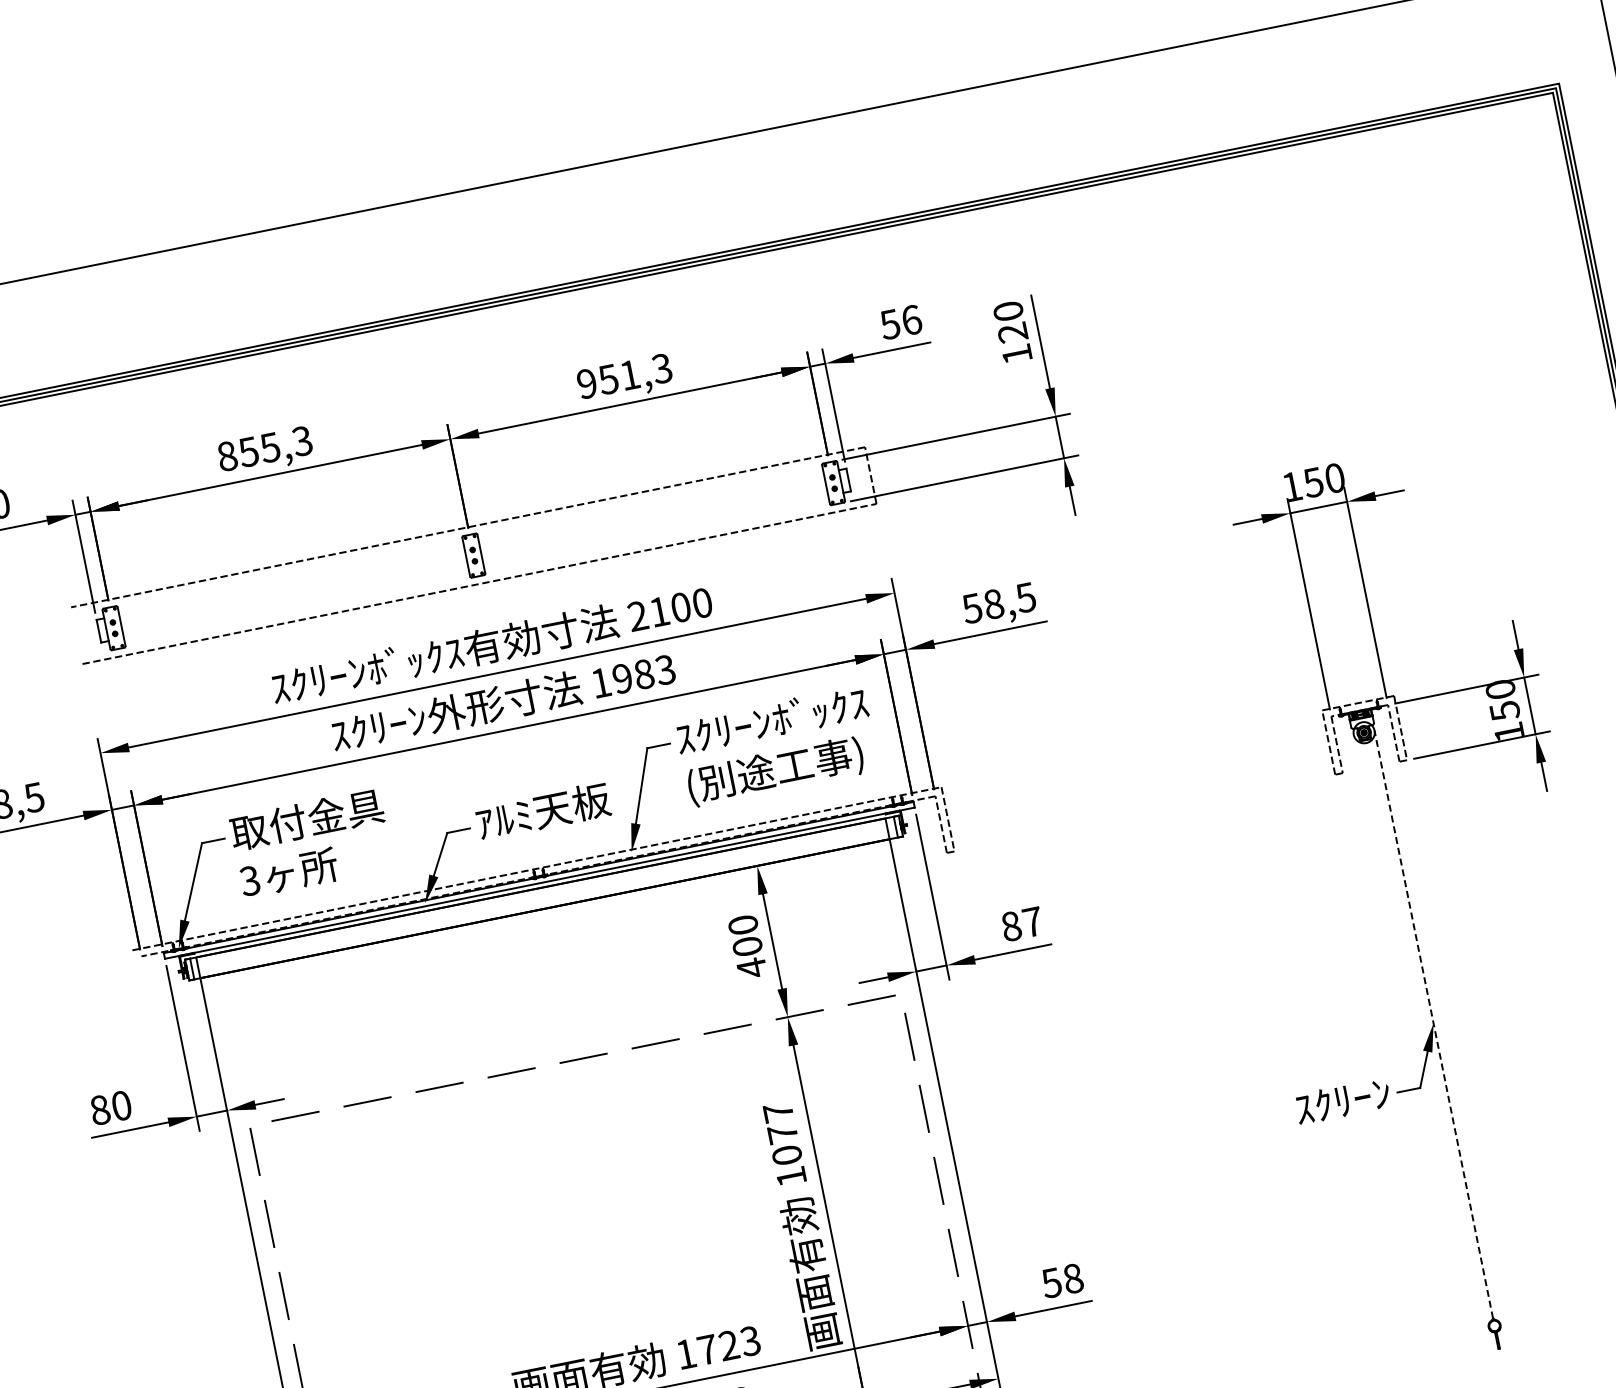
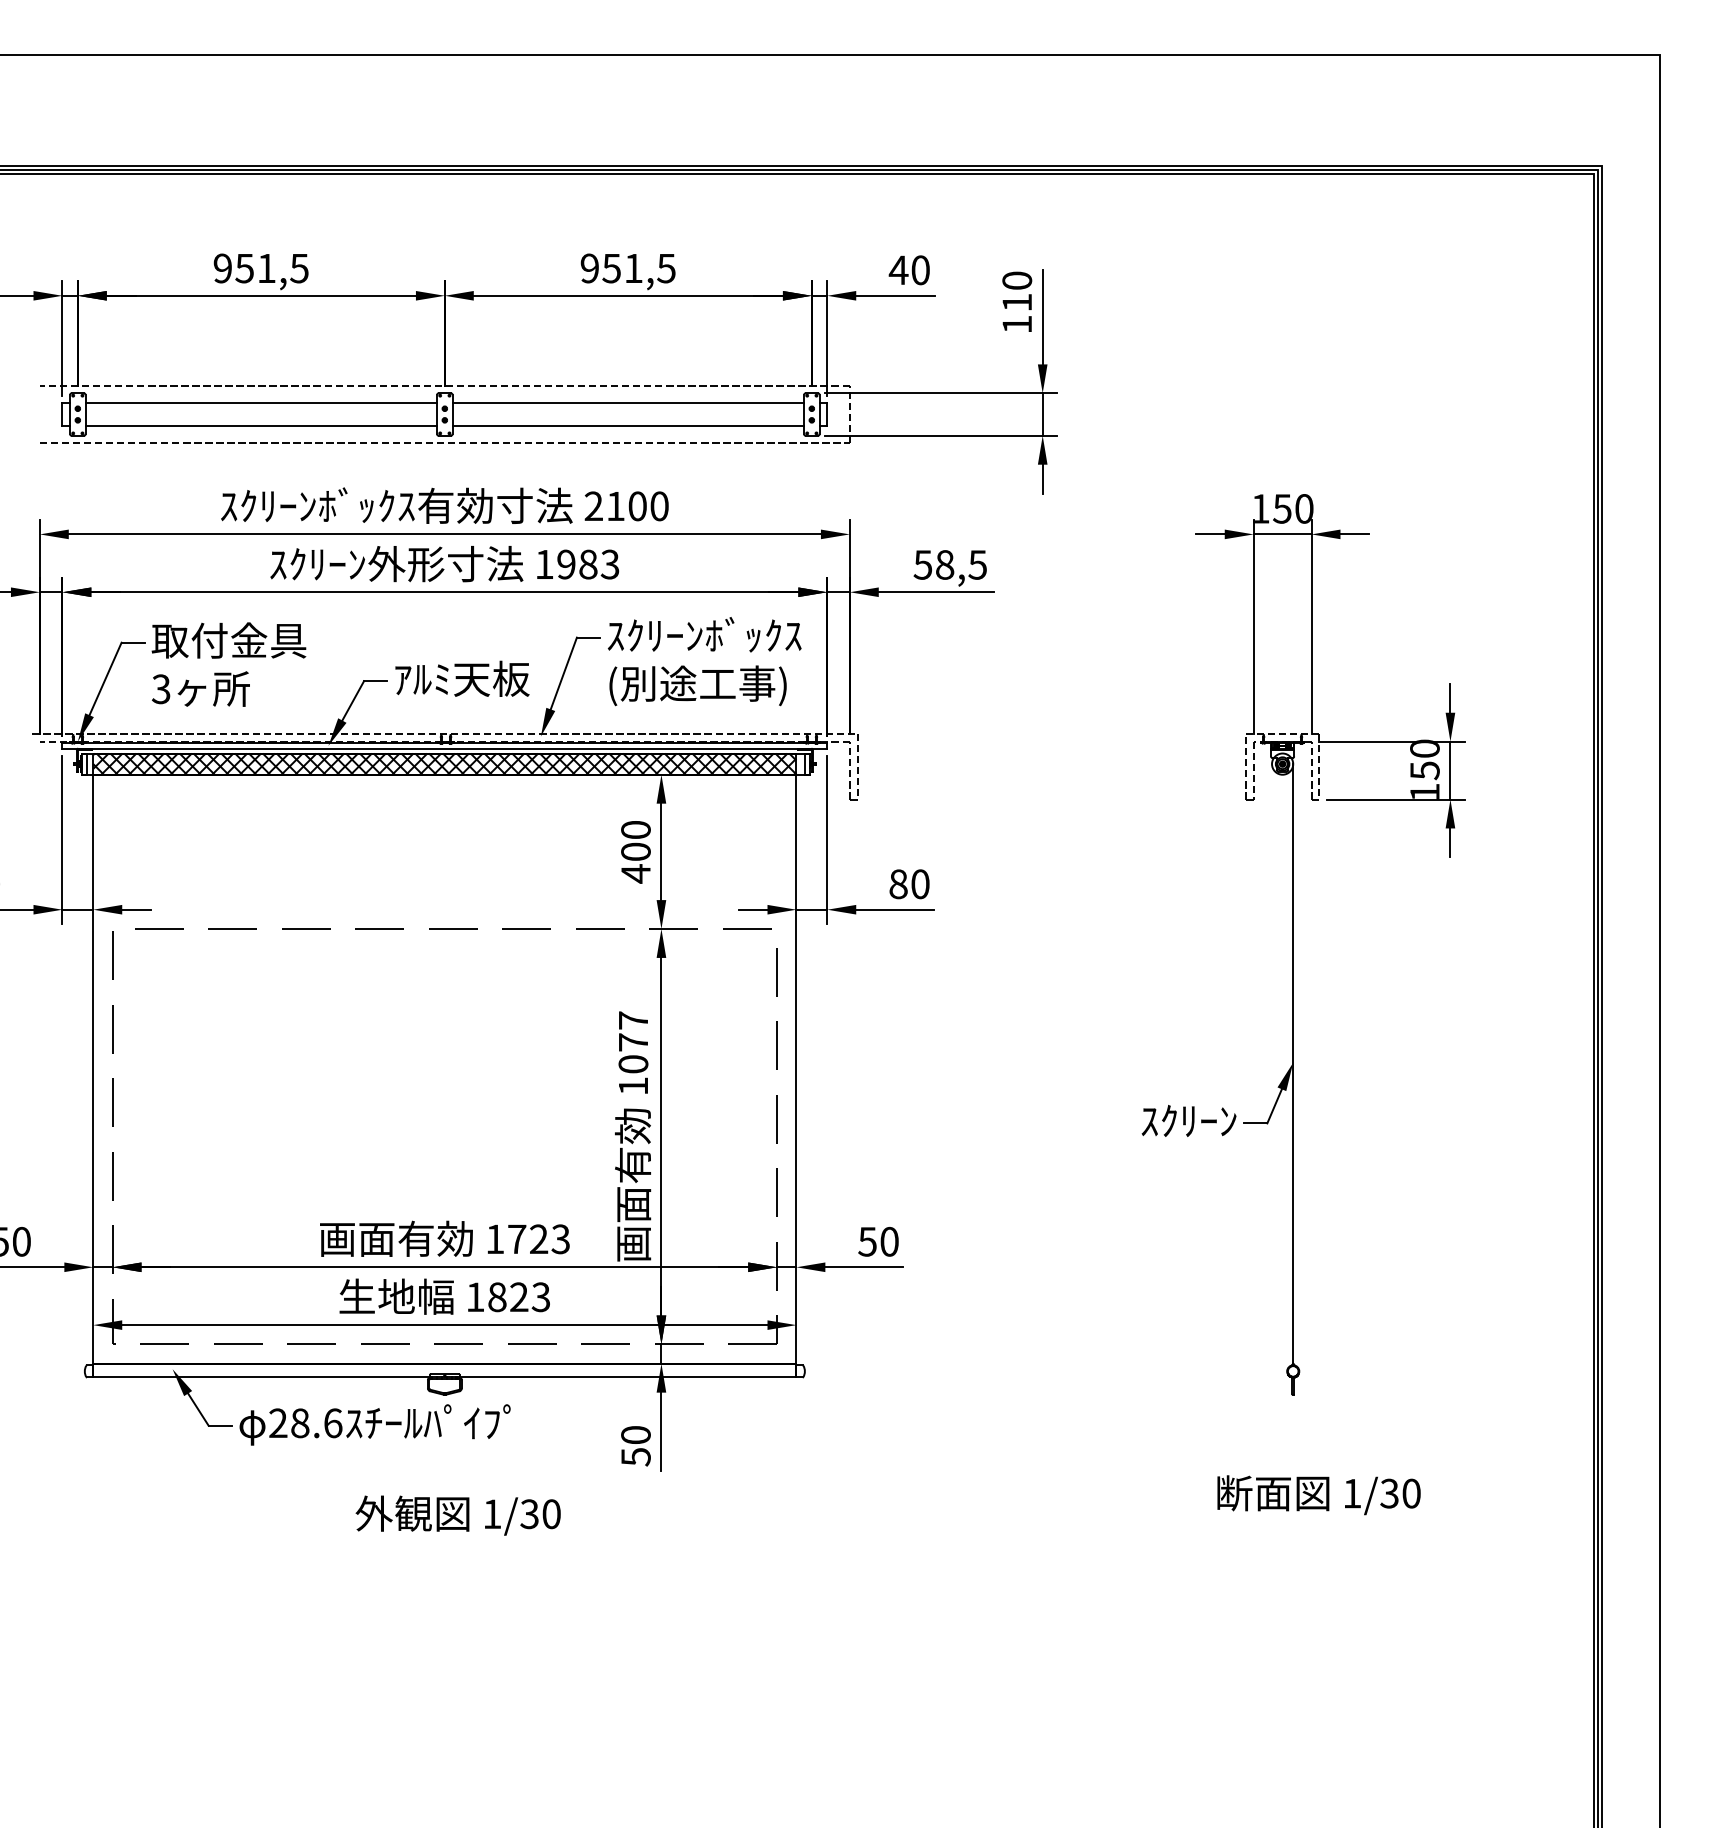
text: (899, 322) -> (908, 270), 56 -> 40
text: (1012, 332) -> (1016, 302), 120 -> 110
text: (662, 367) -> (666, 267), 951,3 -> 951,5
text: (264, 448) -> (260, 268), 855,3 -> 951,5
line: (651, 507) -> (628, 402), added
line: (656, 531) -> (628, 426), added
line: (291, 580) -> (261, 402), added
line: (296, 603) -> (261, 426), added
hatch: (542, 897) -> (444, 763), added
text: (1032, 922) -> (920, 884), 87 -> 80
line: (1433, 1024) -> (1293, 1063), dashed -> solid
text: (1073, 1278) -> (889, 1241), 58 -> 50

